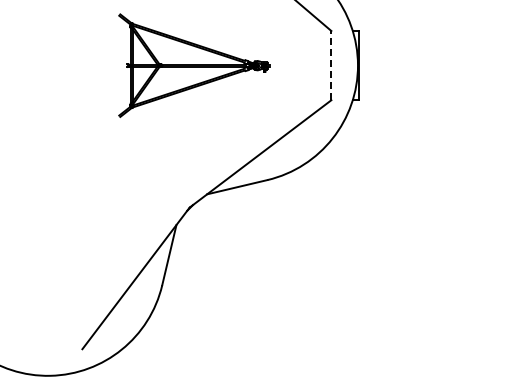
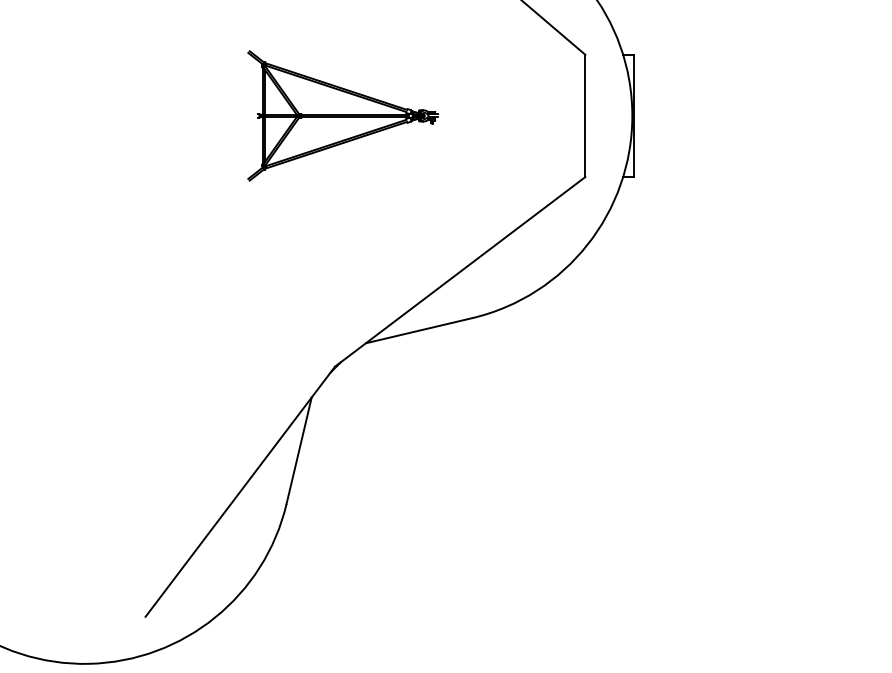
part: (193, 65) -> (341, 115), size x0.71
line: (331, 65) -> (585, 115), dashed -> solid

